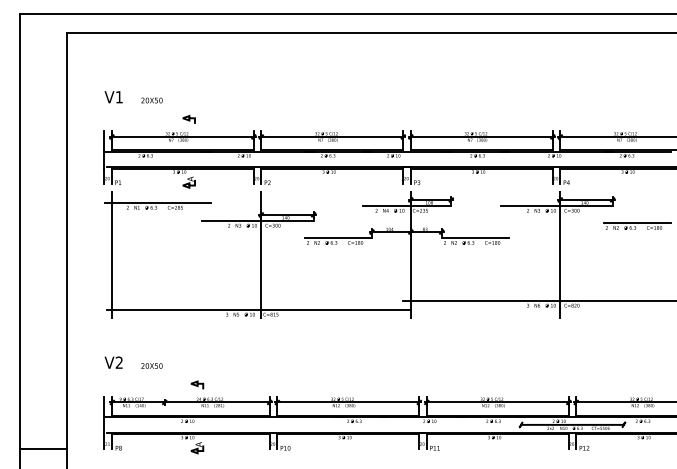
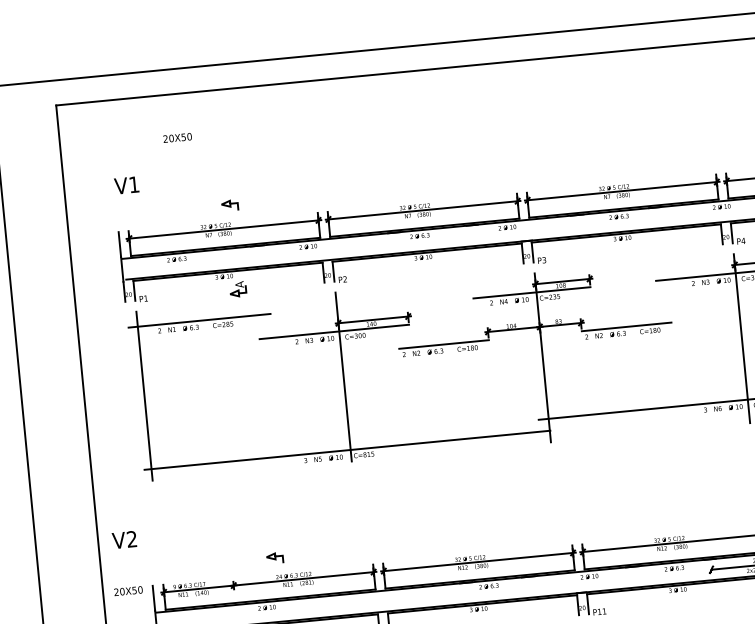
text: (151, 100) -> (177, 137), moved
text: (113, 362) -> (124, 539), moved
text: (151, 365) -> (127, 590), moved

